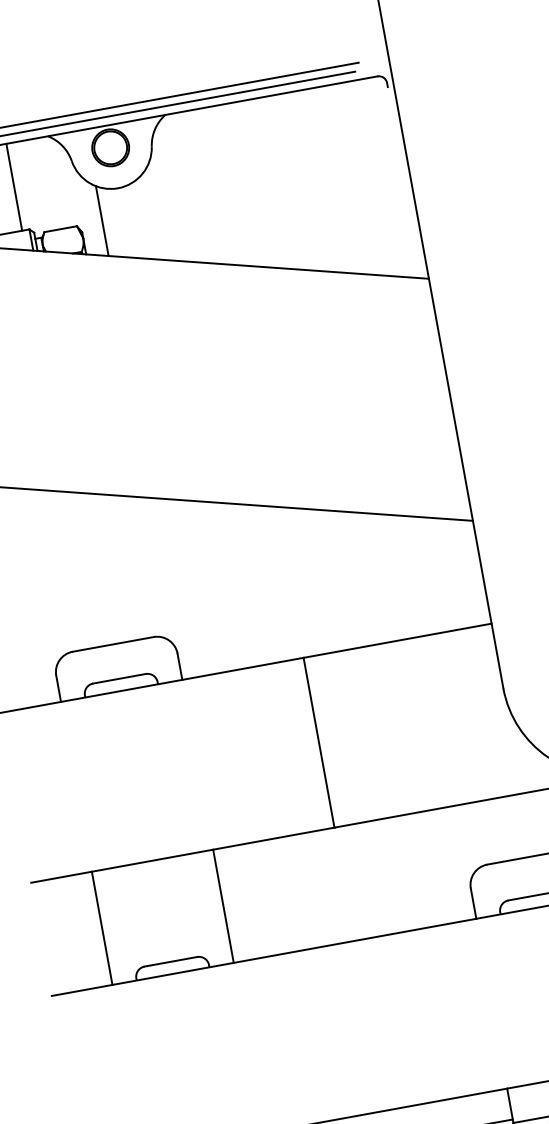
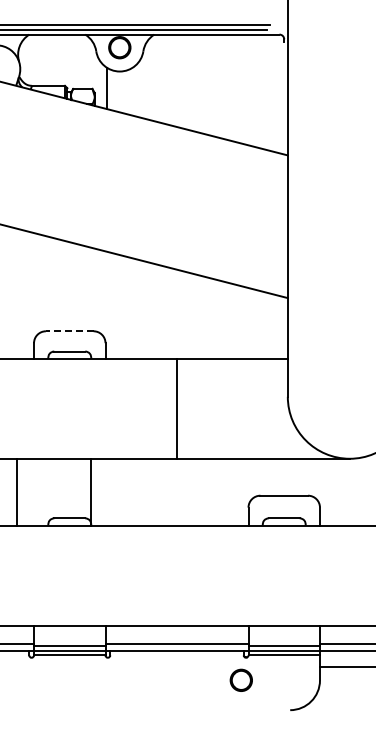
line: (13, 186) -> (60, 59), removed
line: (112, 644) -> (69, 331), solid -> dashed
line: (223, 905) -> (90, 491), moved
line: (102, 927) -> (17, 491), moved

